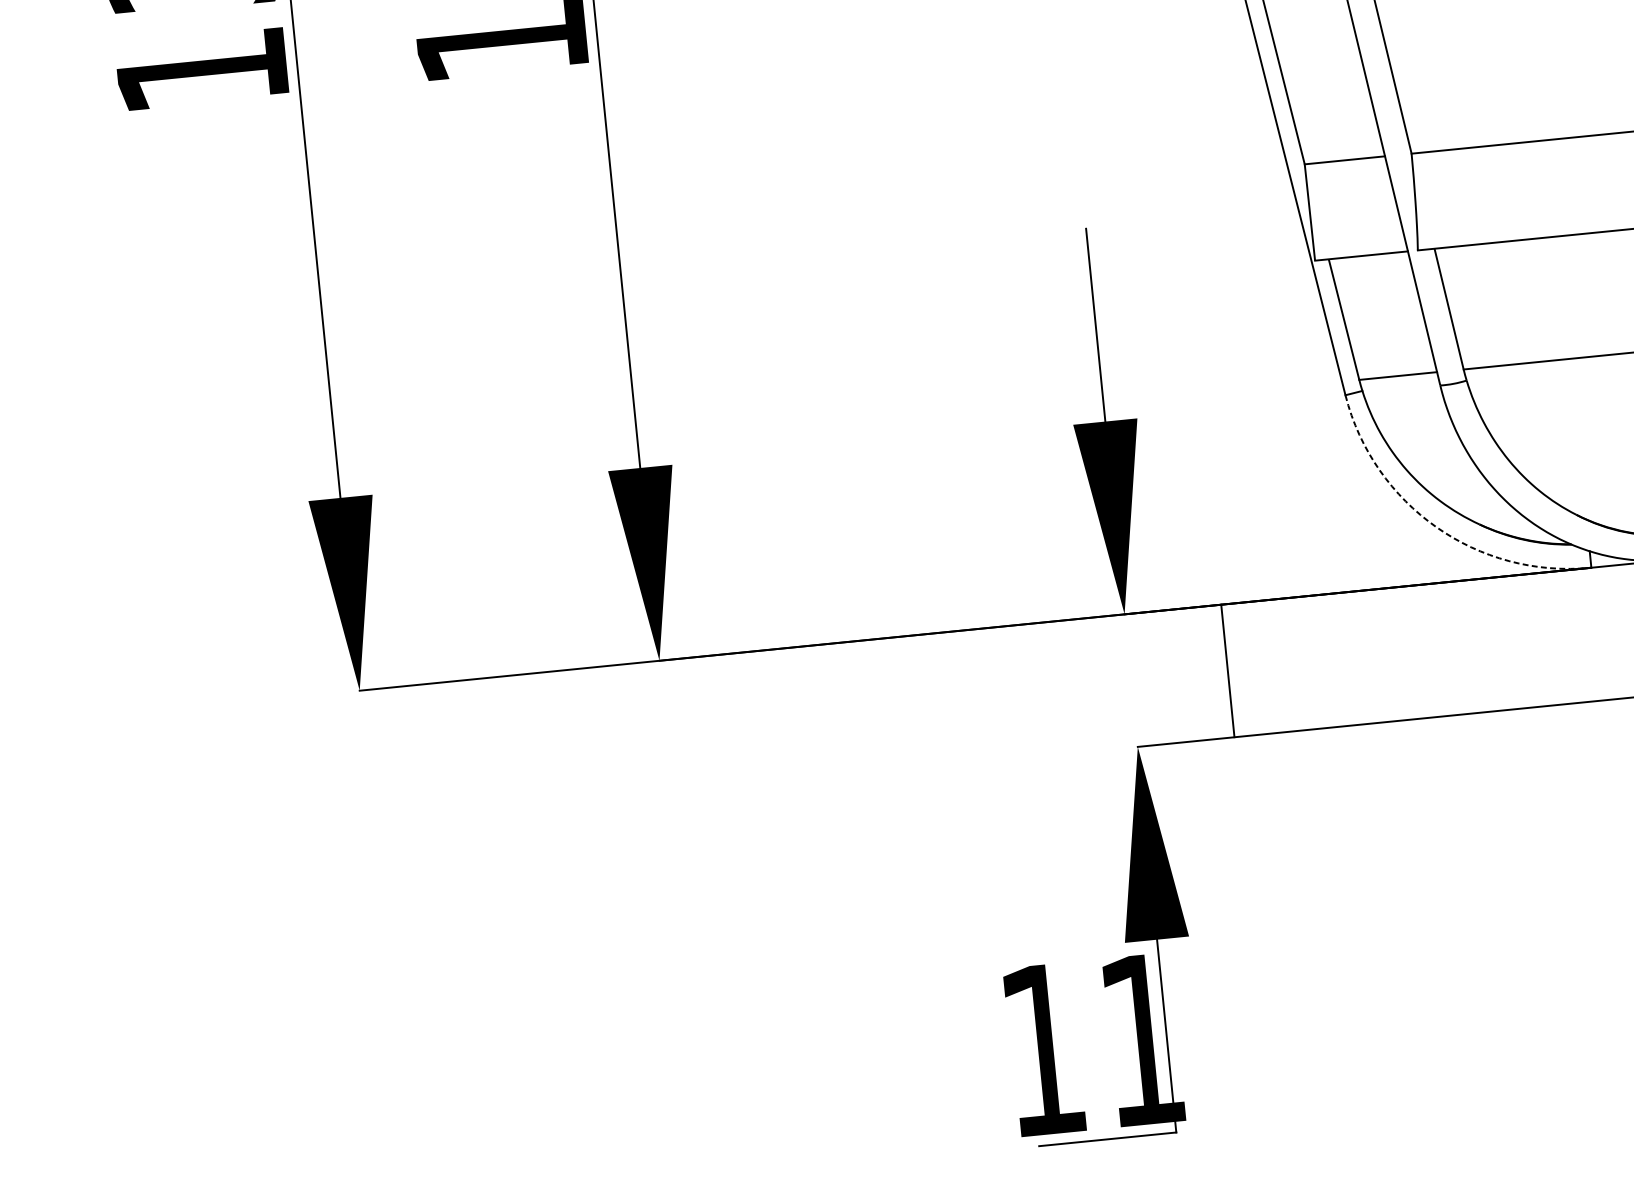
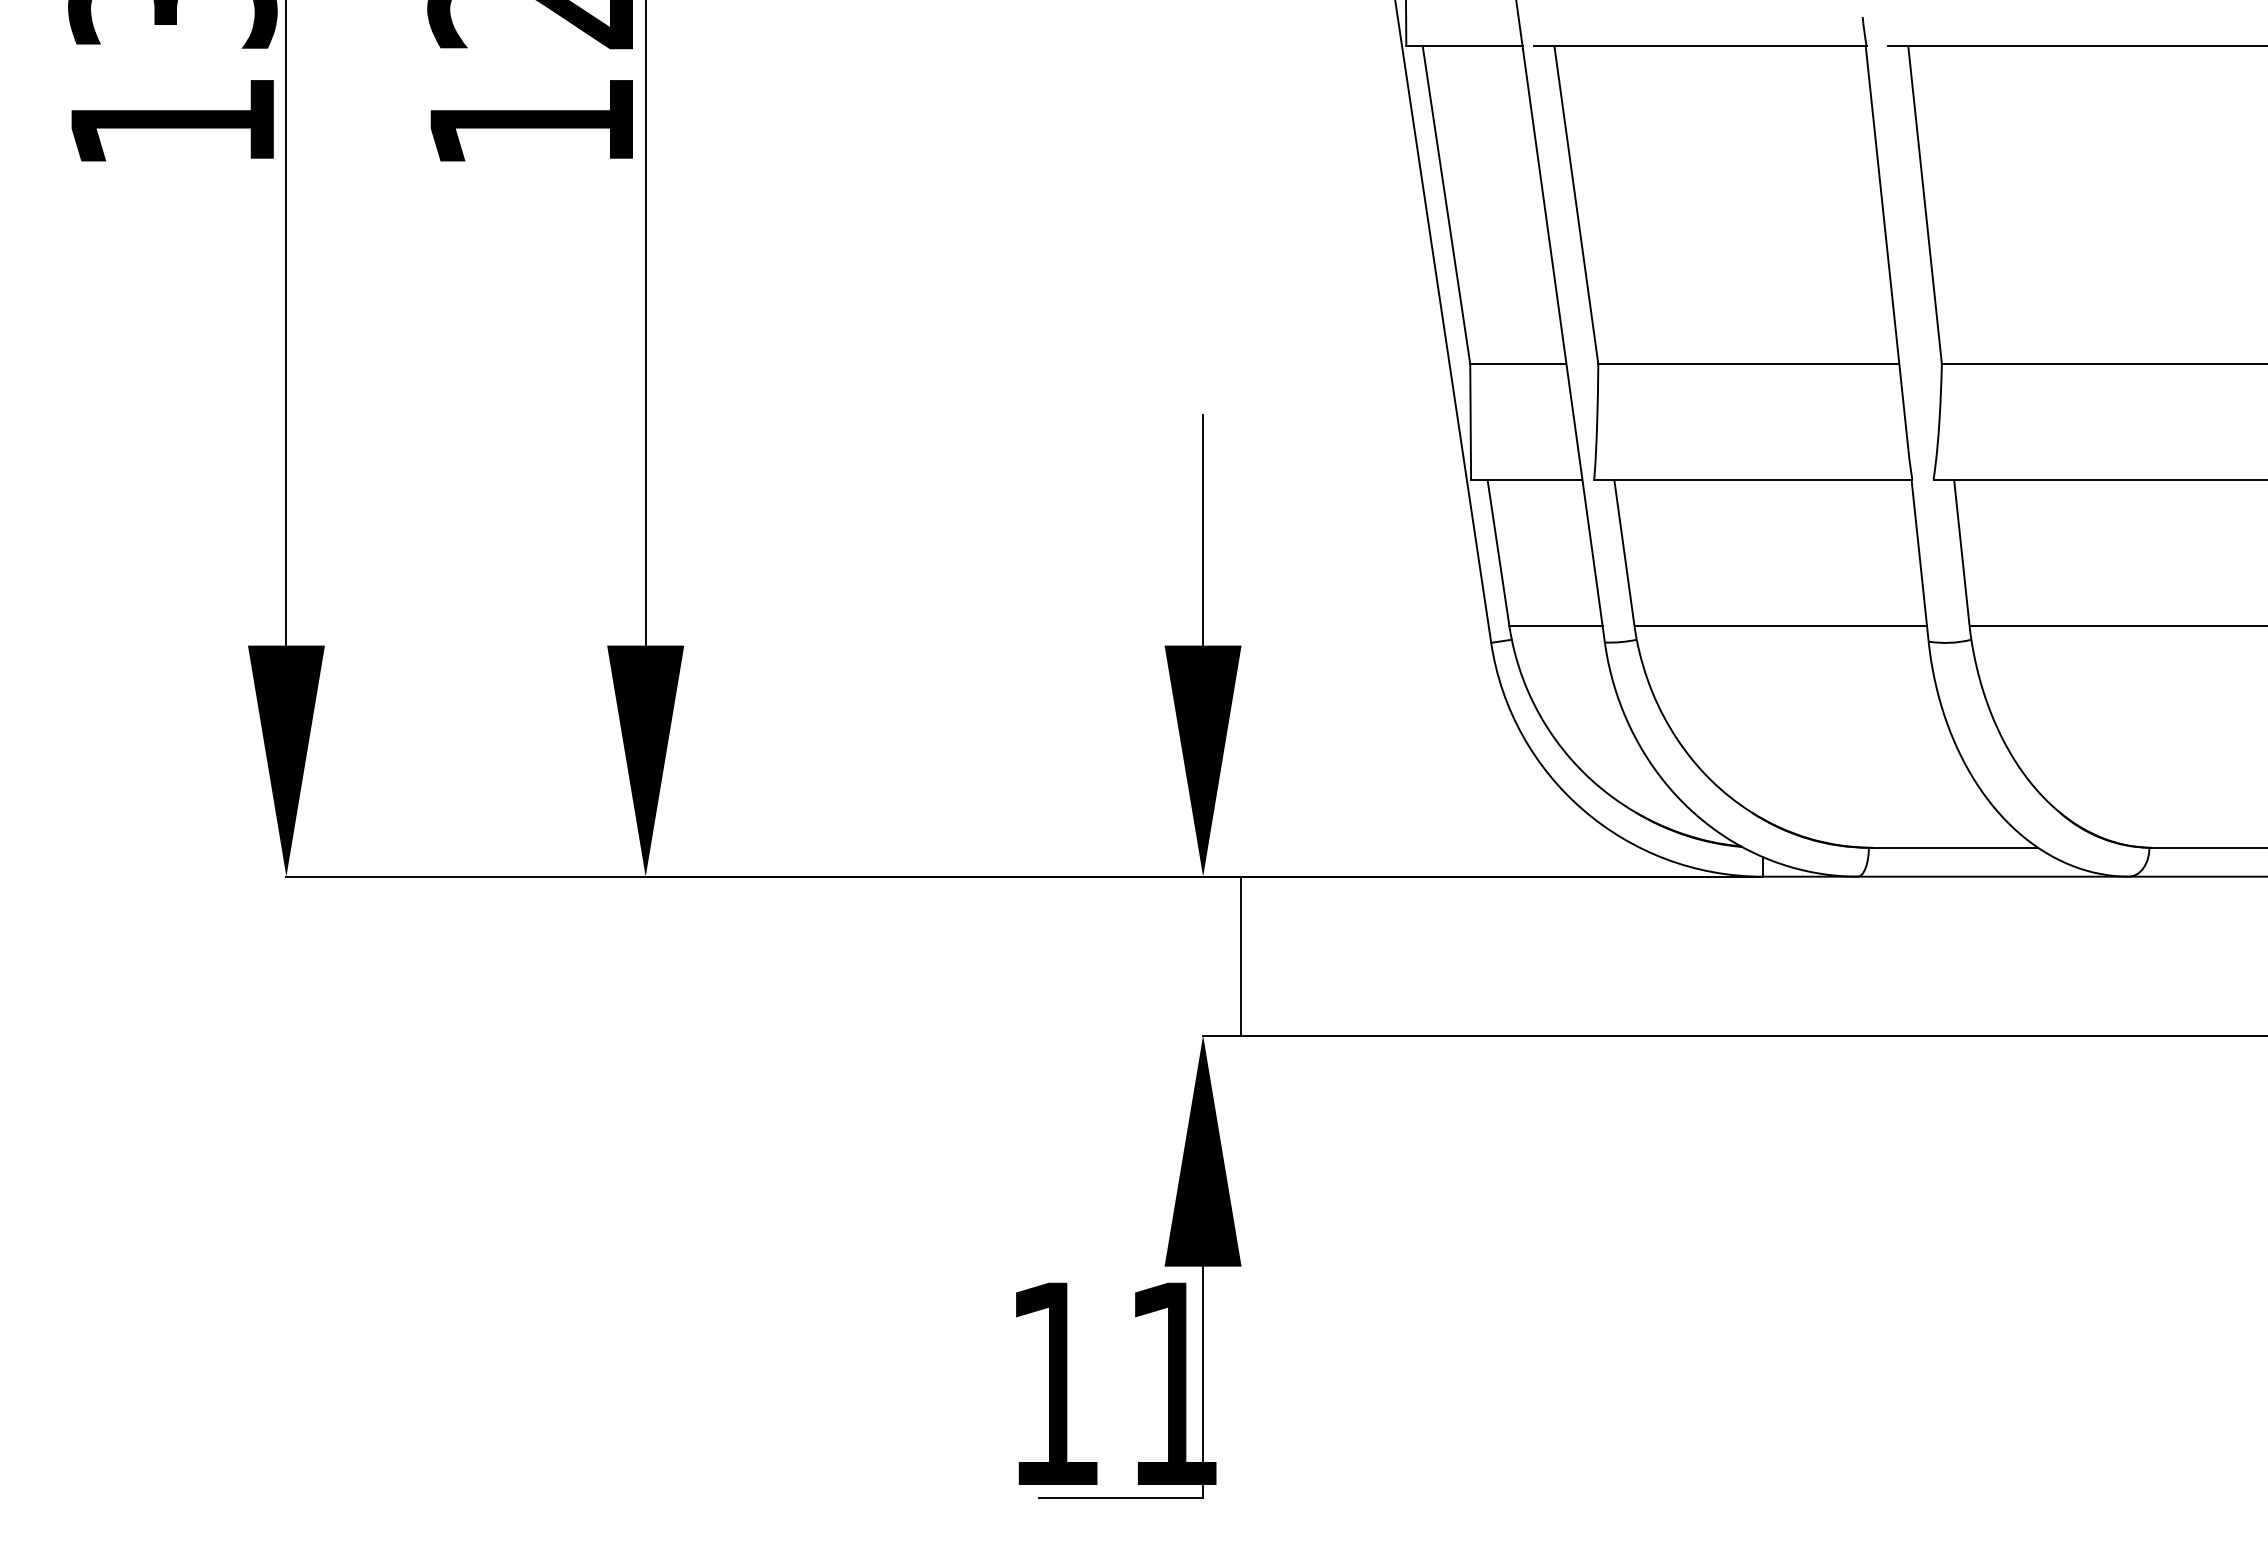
arc: (1436, 527) -> (1583, 810), dashed -> solid
line: (1227, 670) -> (1240, 955), moved

